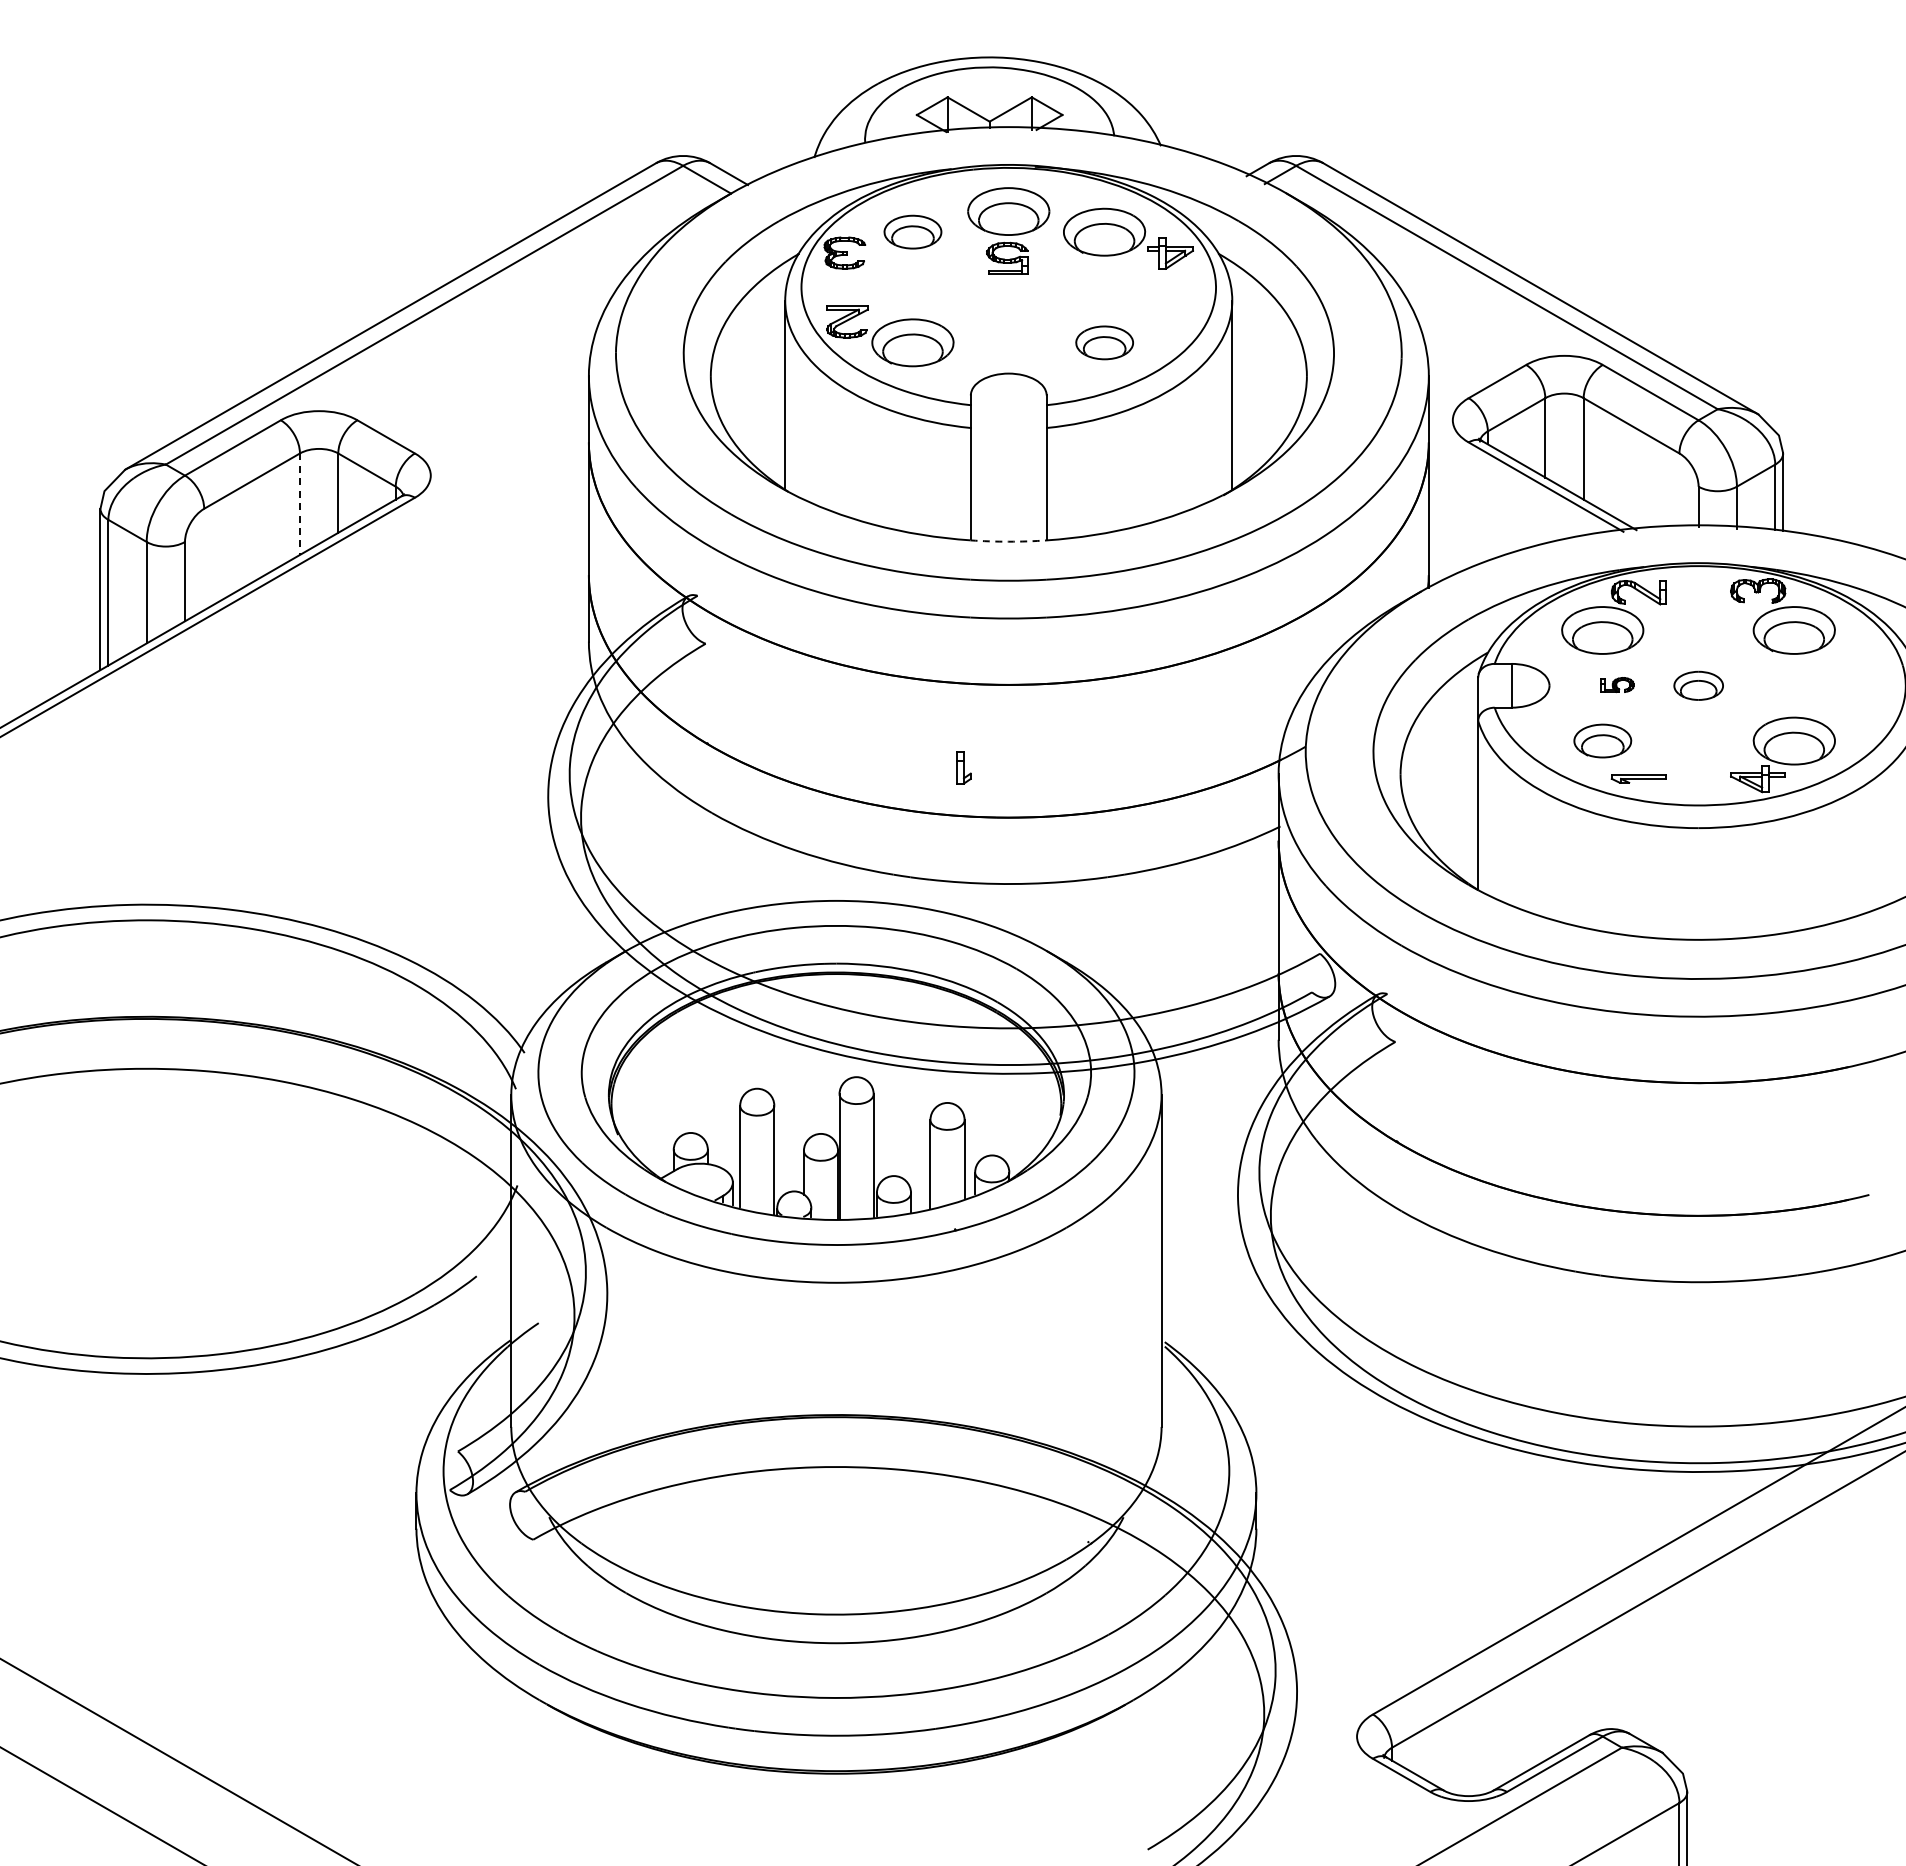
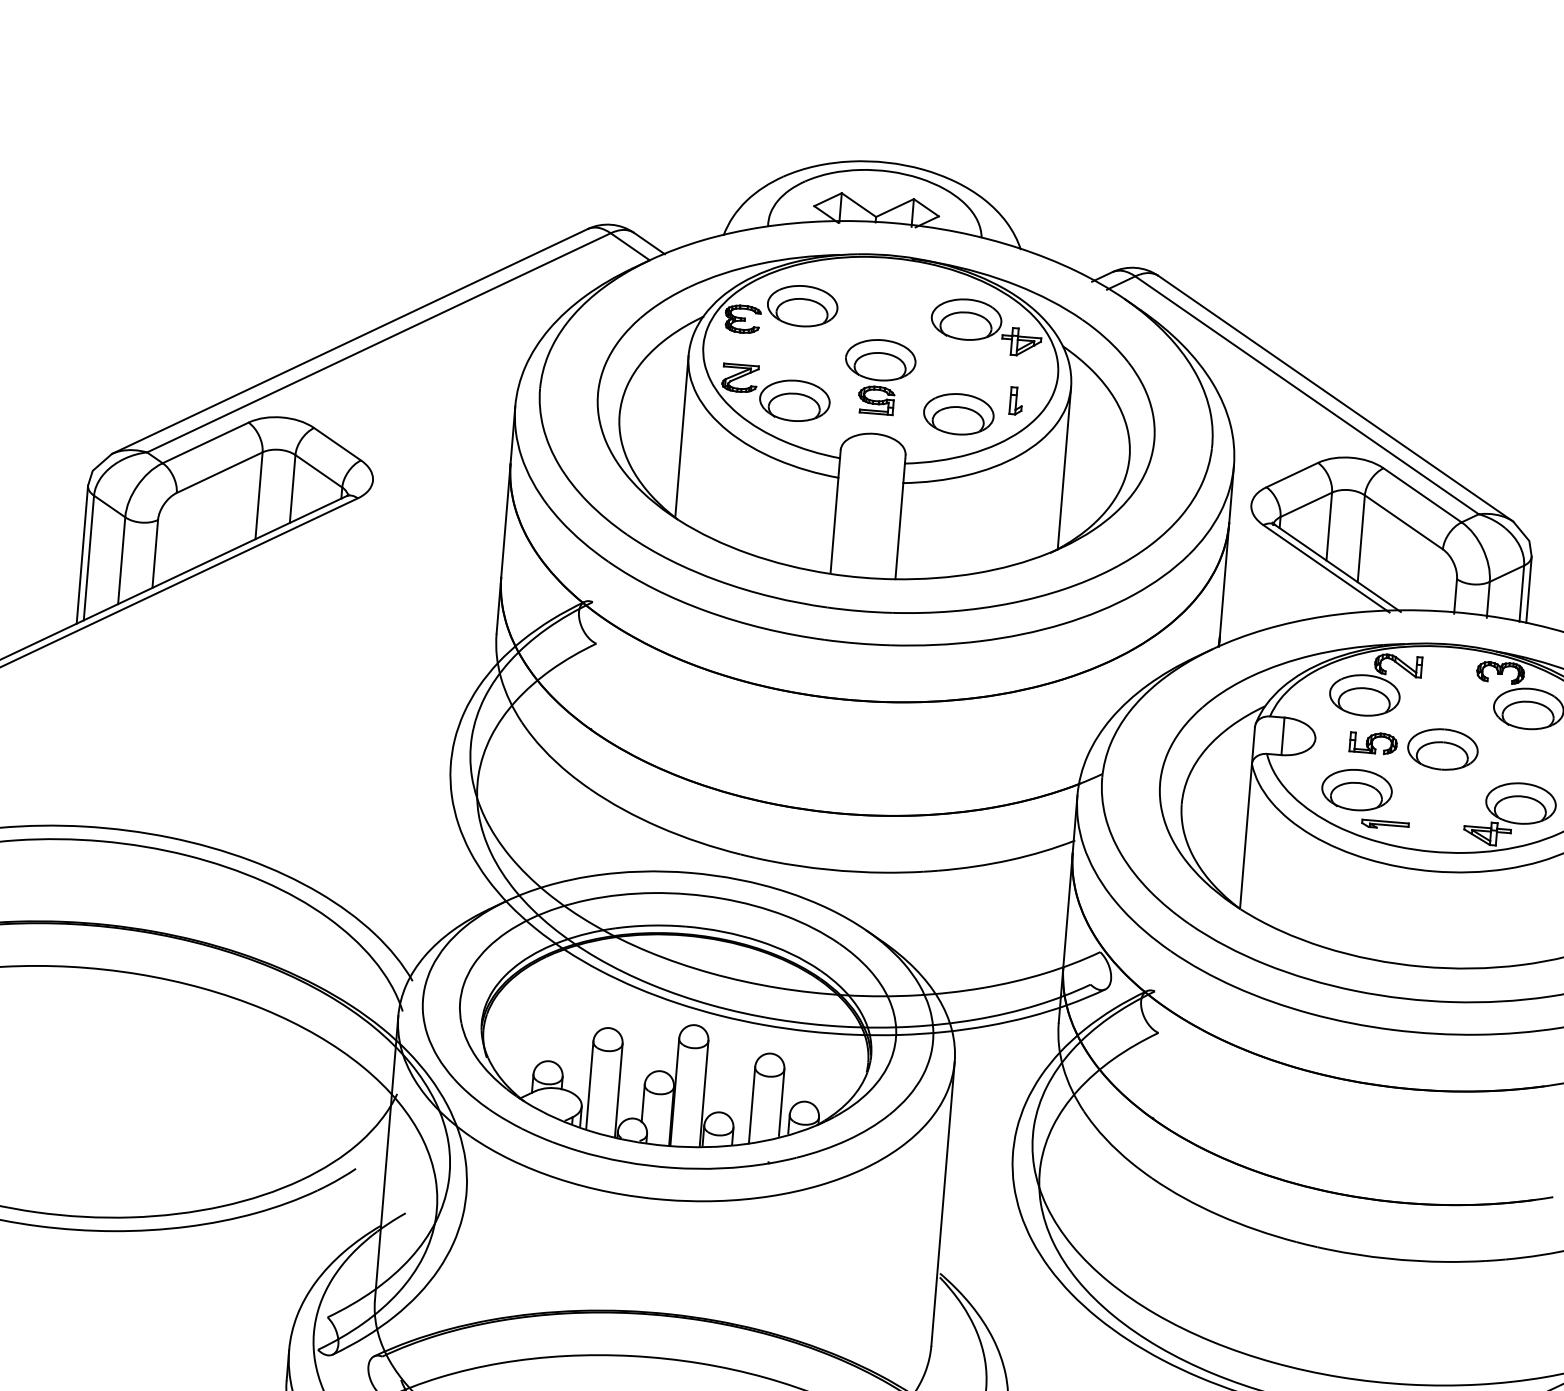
part: (1008, 230) -> (879, 376), moved
part: (912, 231) -> (802, 305), size x1.43
part: (1104, 342) -> (958, 414), size x1.43
line: (299, 504) -> (258, 495), dashed -> solid
arc: (1008, 541) -> (862, 577), dashed -> solid
part: (1617, 684) -> (1373, 742), size x1.67
part: (1698, 685) -> (1442, 749), size x1.67
part: (1602, 740) -> (1356, 789), size x1.43
part: (963, 767) -> (1015, 400), moved

